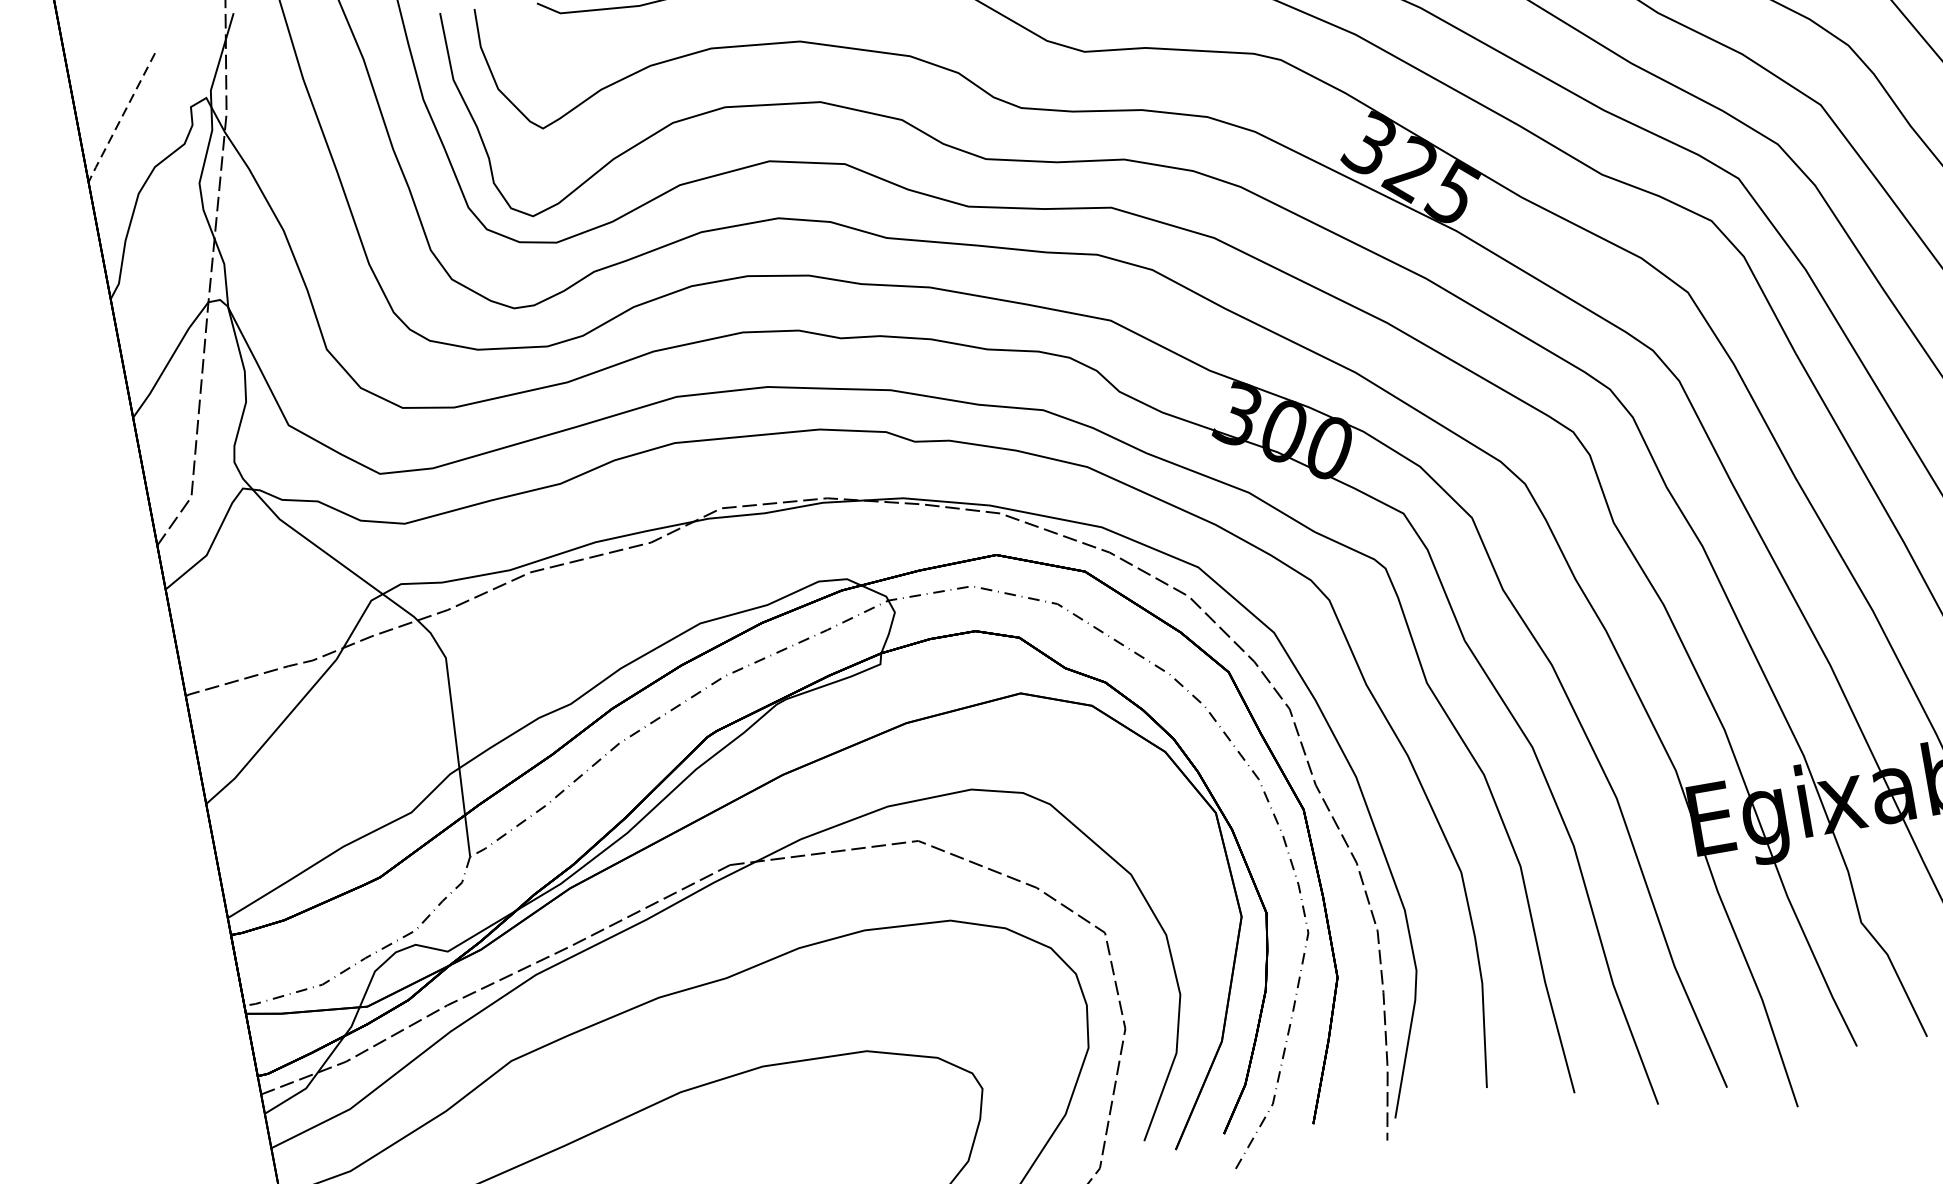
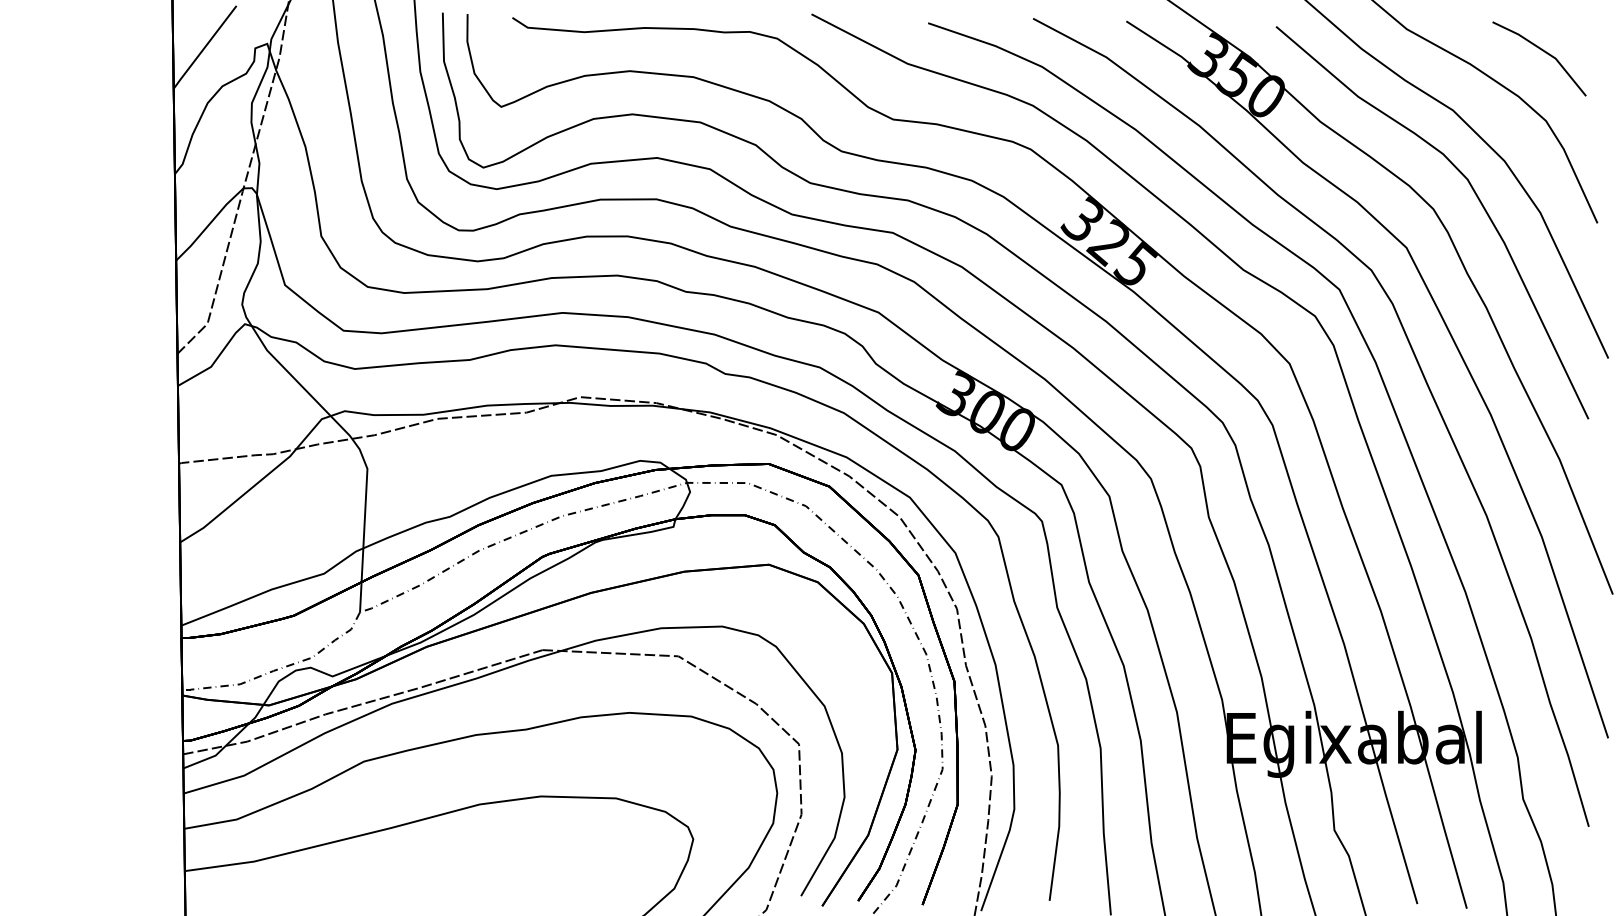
line: (120, 118) -> (204, 47), dashed -> solid

